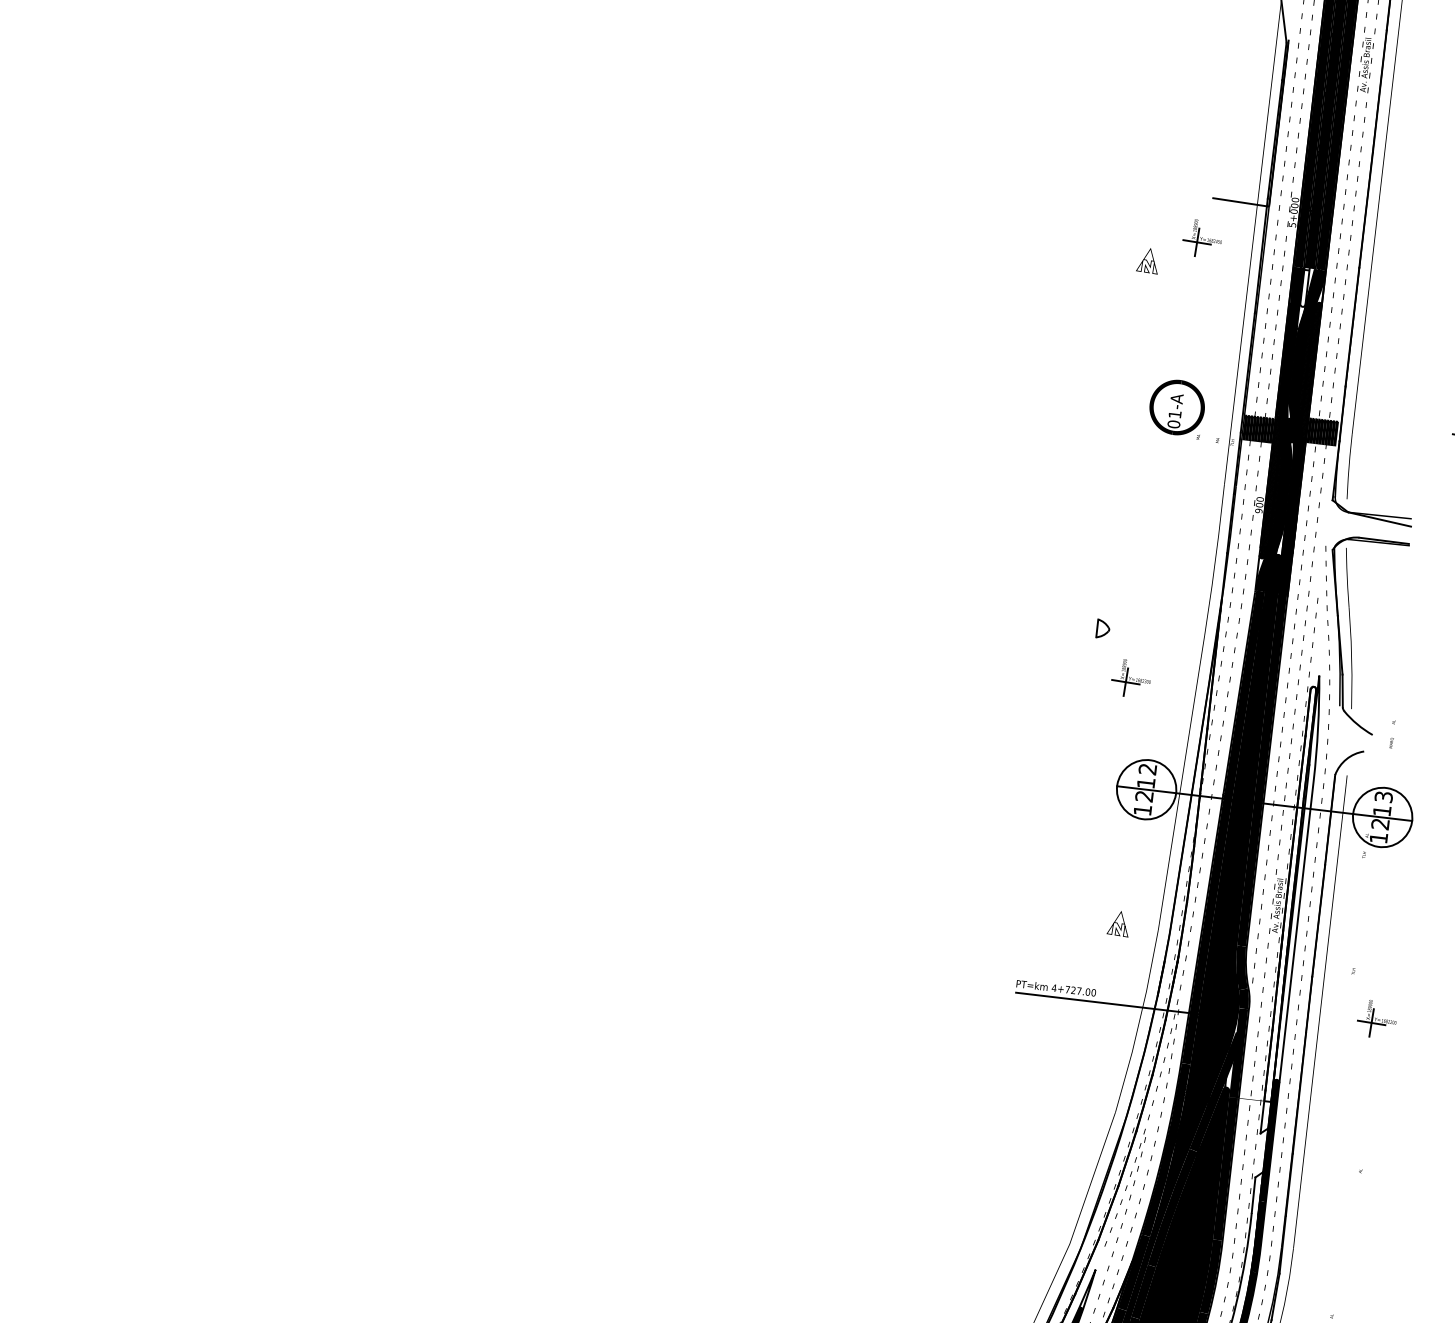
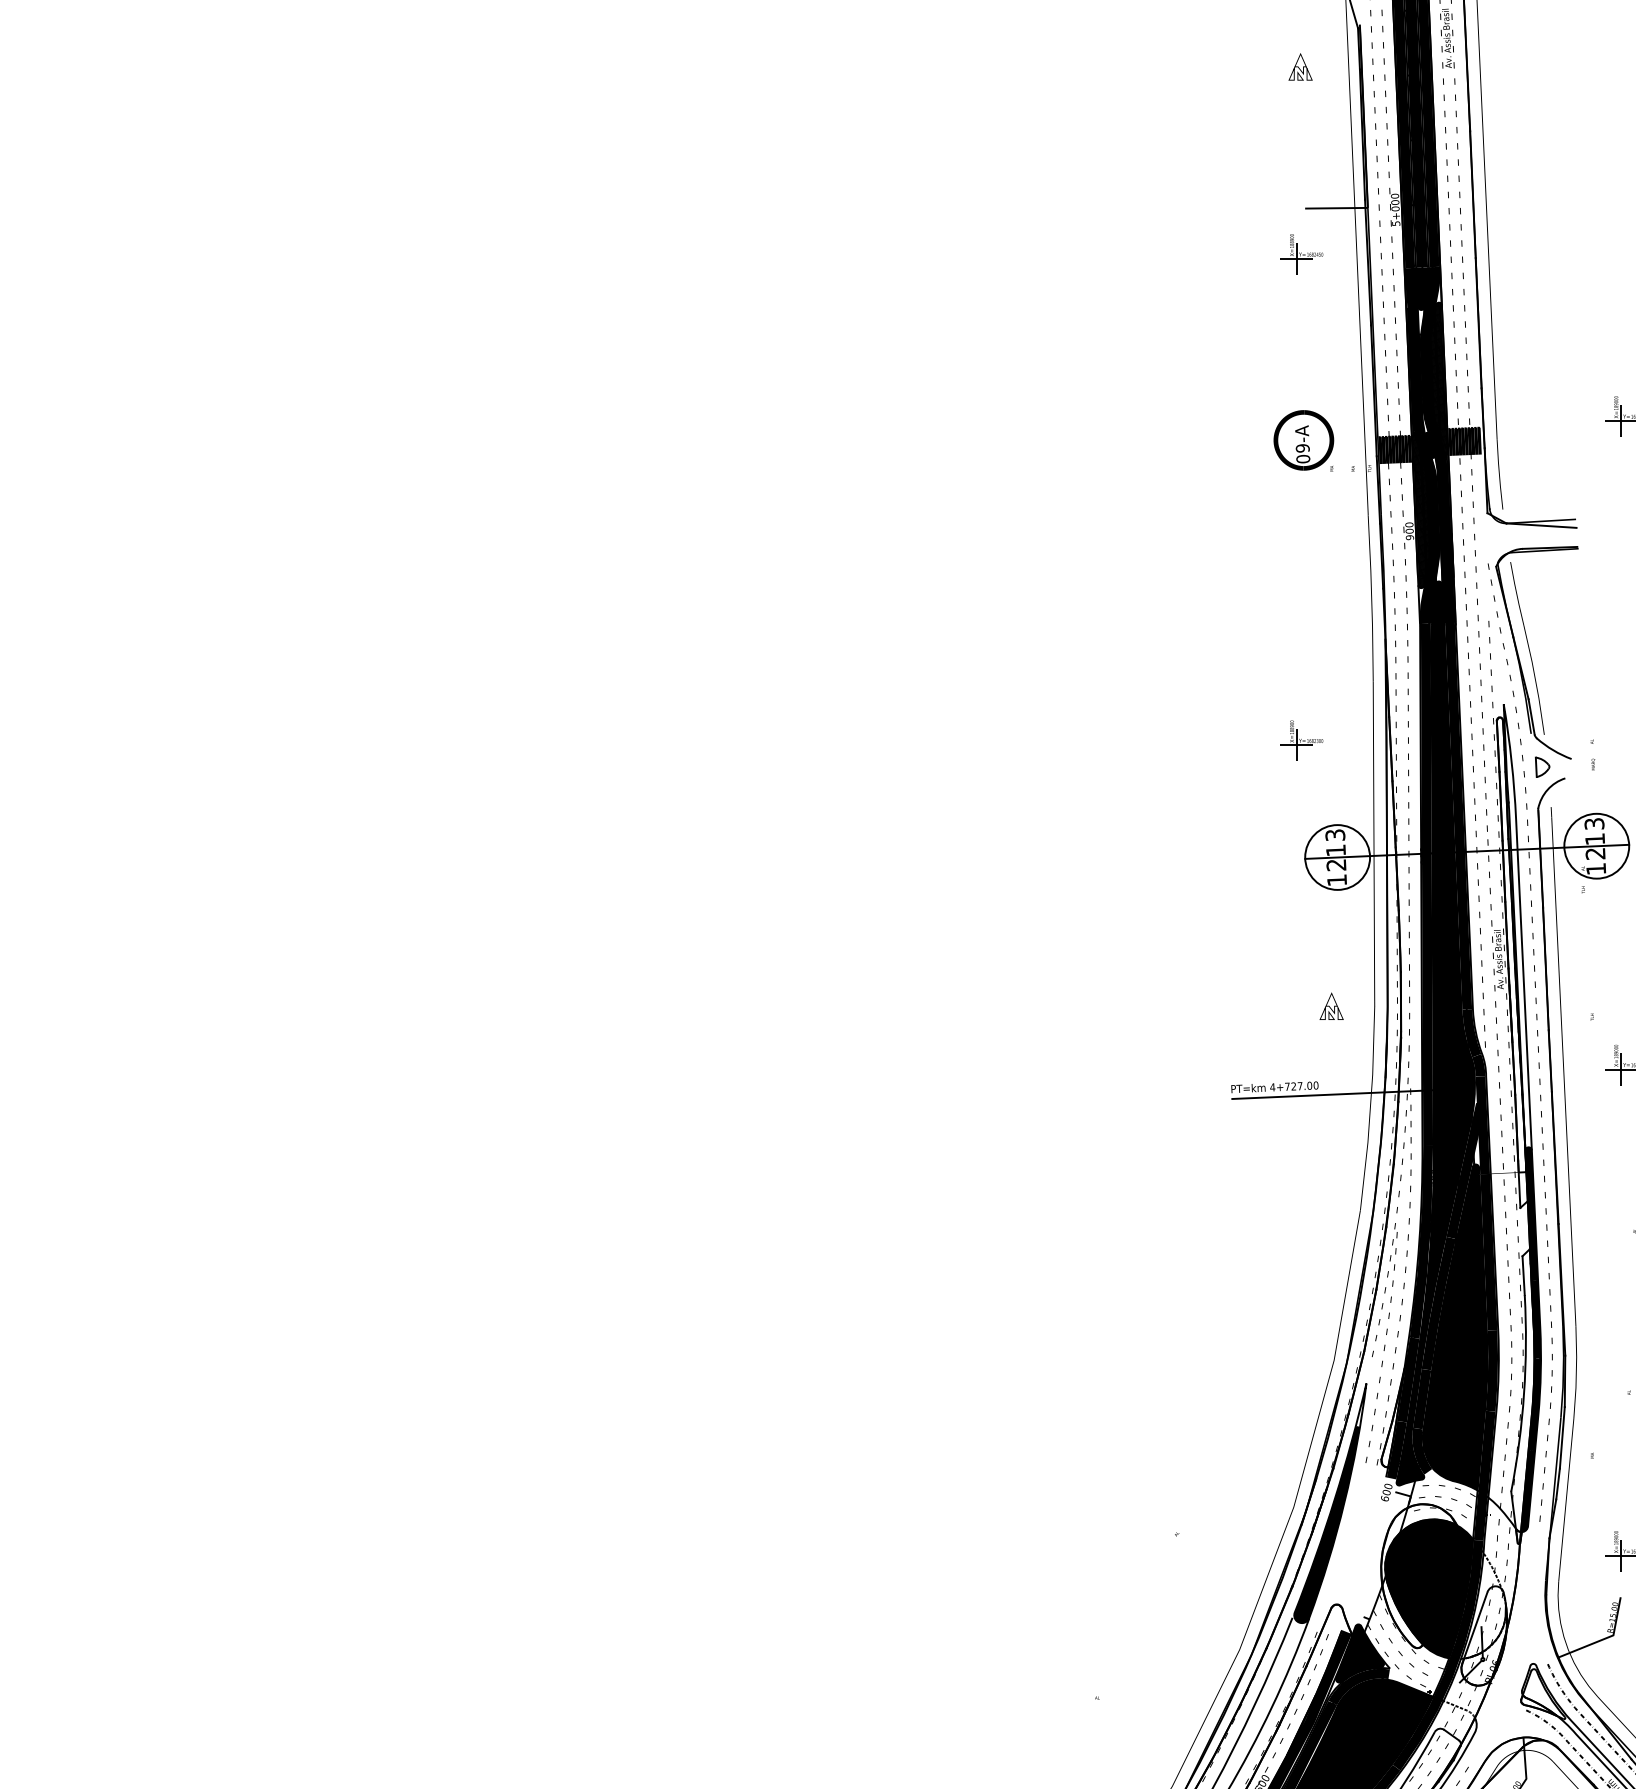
part: (1148, 260) -> (1300, 66), moved
fill: (1306, 287) -> (1422, 288), added
text: (1174, 414) -> (1302, 448), 01-A -> 09-A
part: (1103, 628) -> (1542, 766), moved
text: (1147, 769) -> (1335, 835), 12 -> 13

